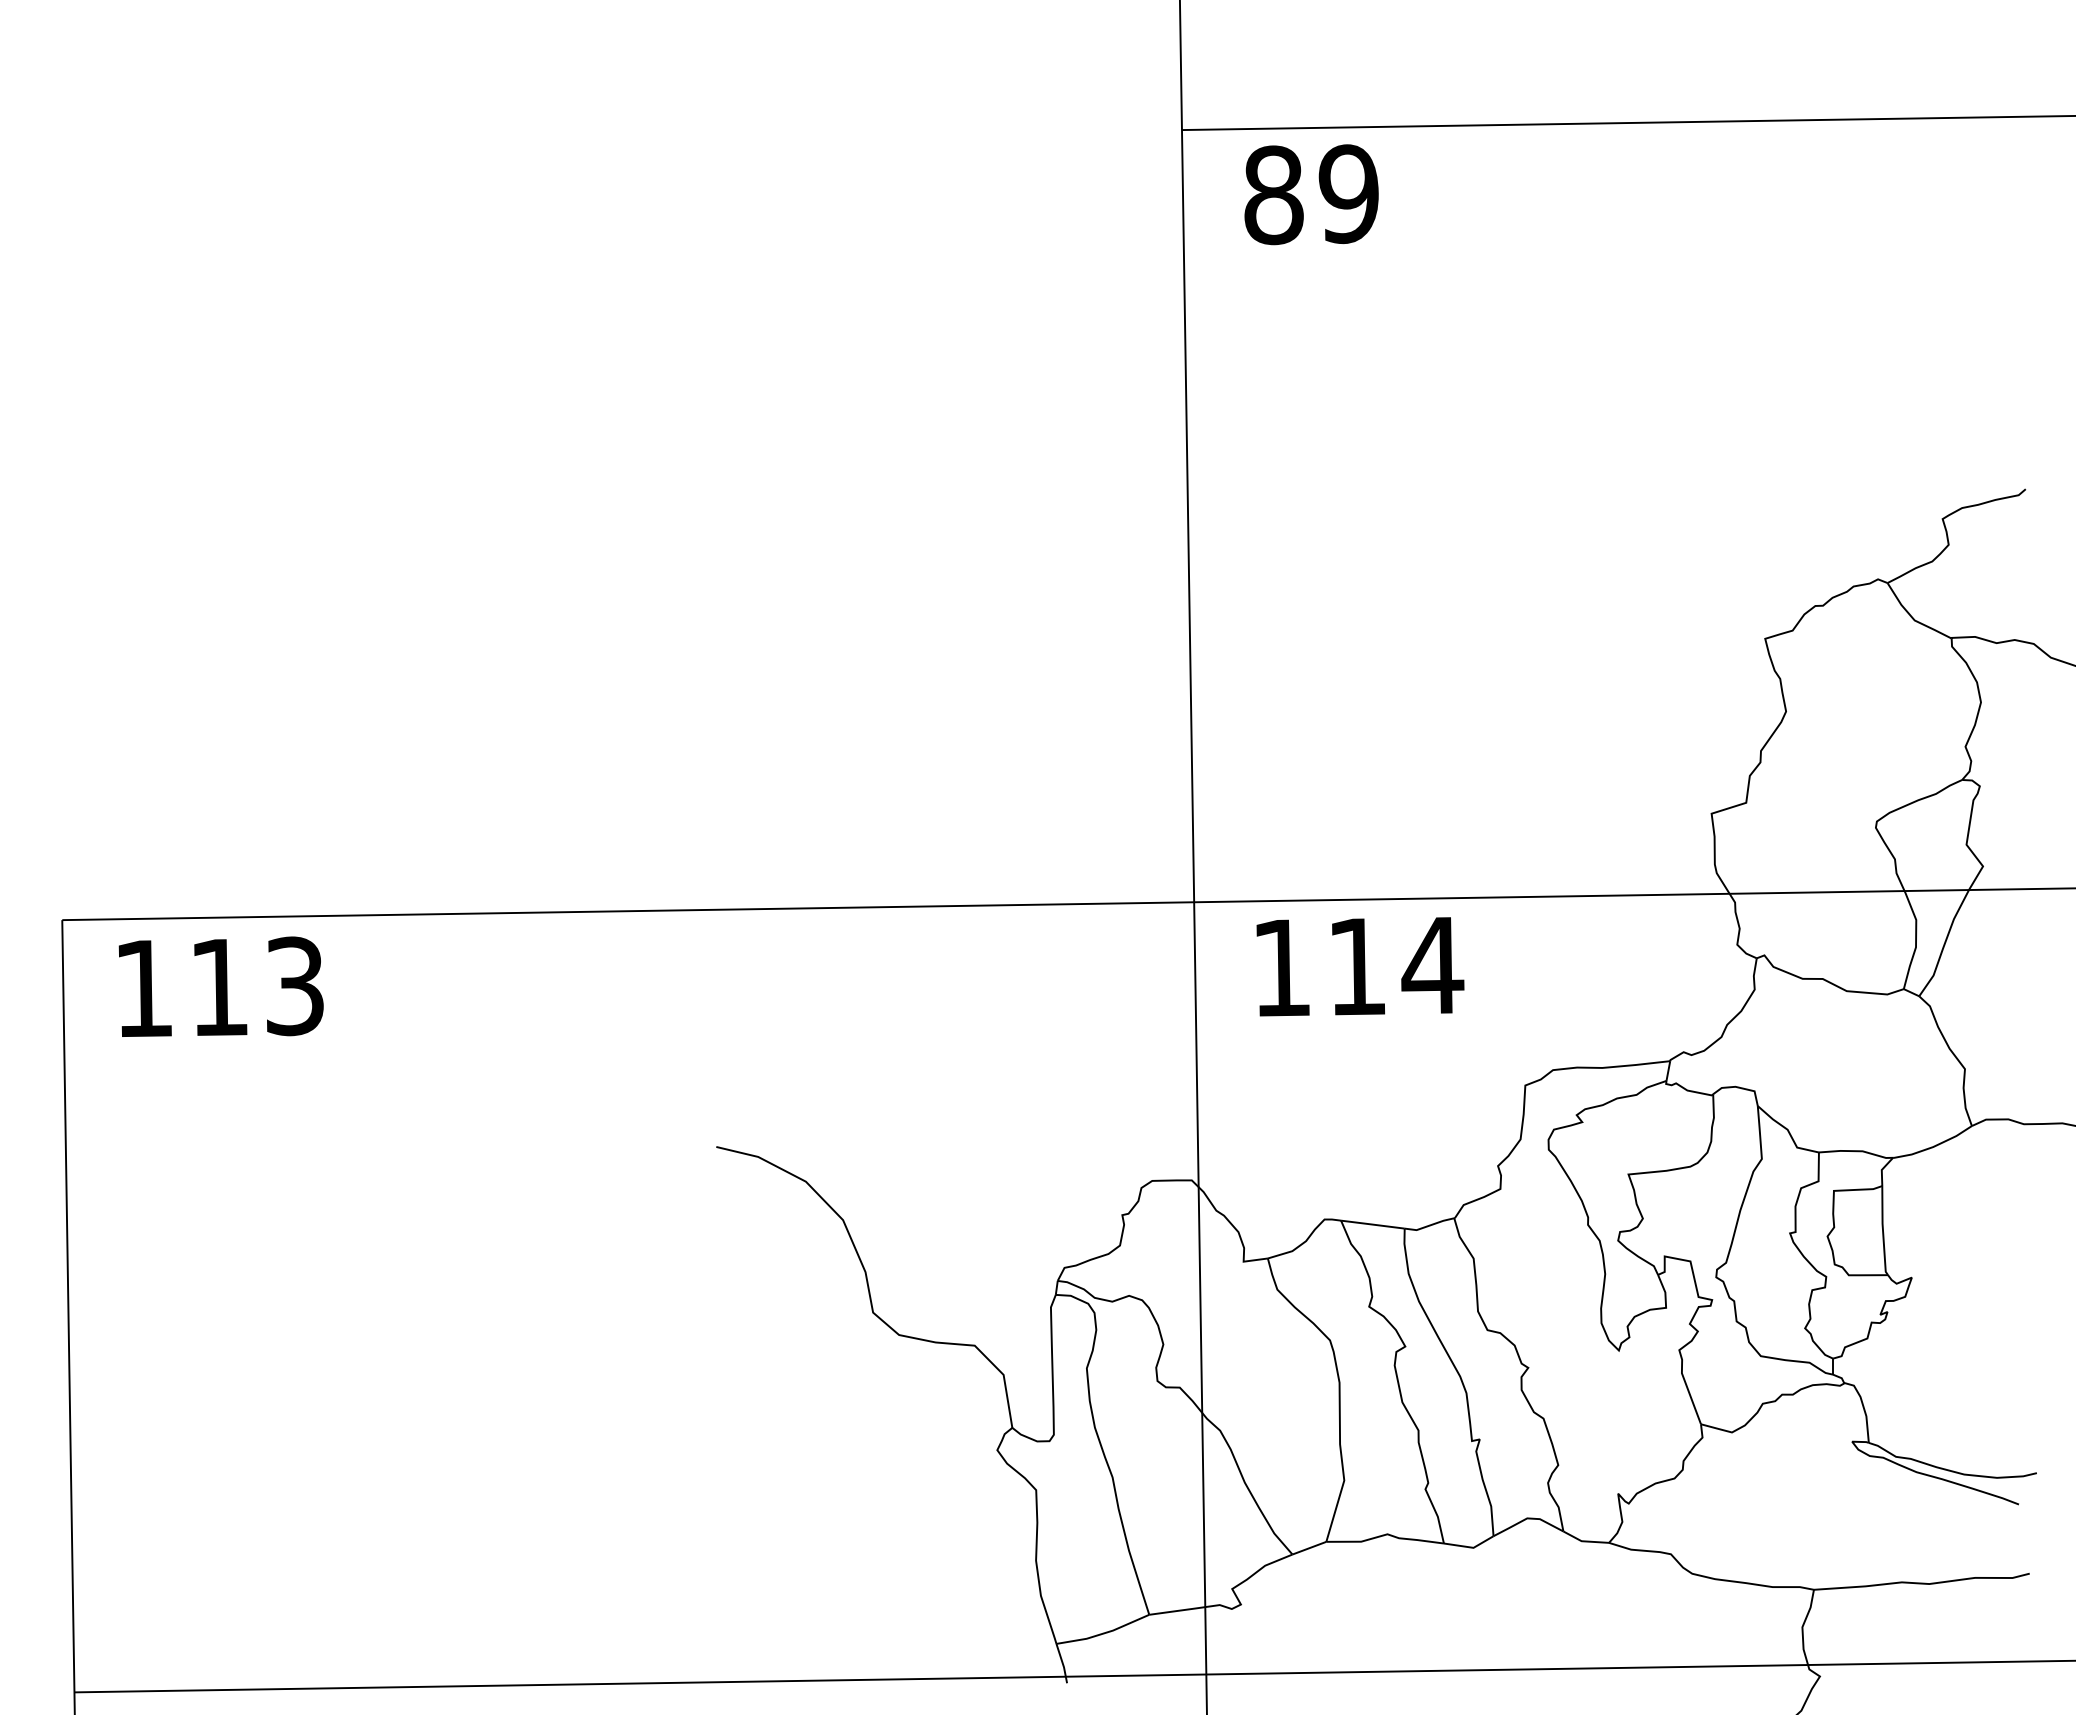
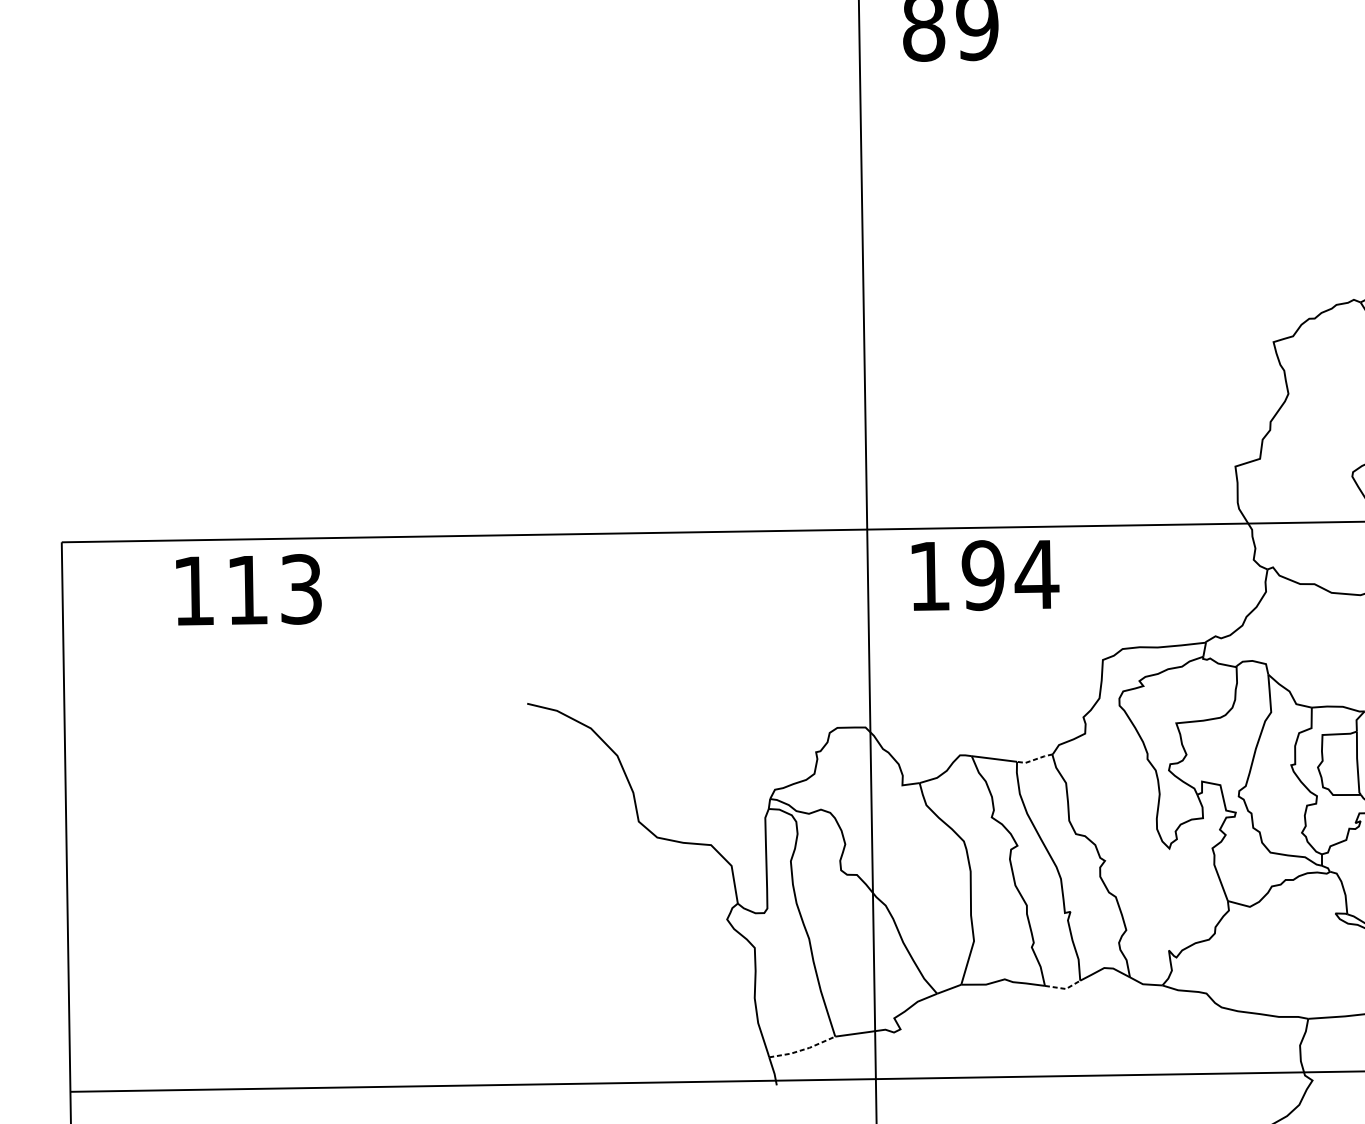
text: (1356, 966) -> (982, 575), 114 -> 194
text: (220, 986) -> (248, 589), moved
line: (1429, 1225) -> (1034, 759), solid -> dashed
line: (1471, 1547) -> (1064, 988), solid -> dashed
line: (1104, 1633) -> (803, 1049), solid -> dashed

